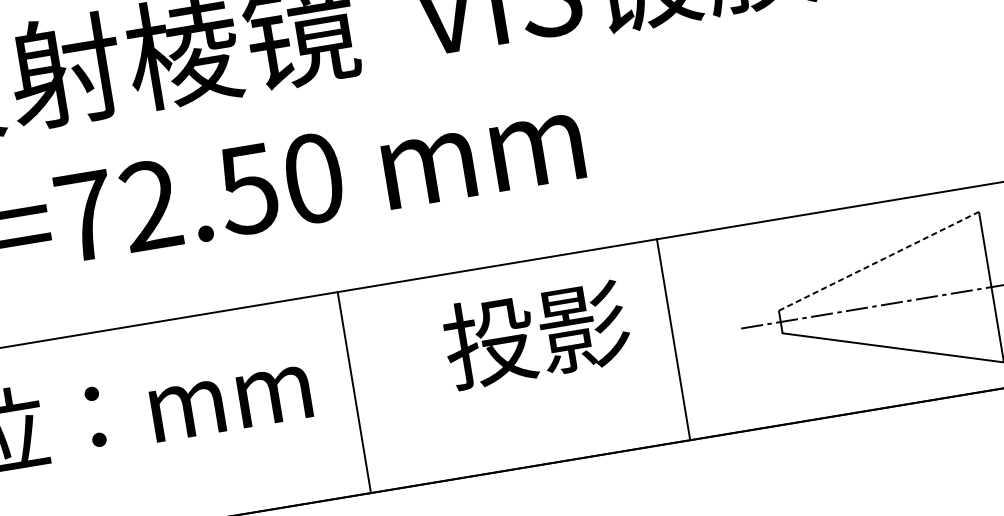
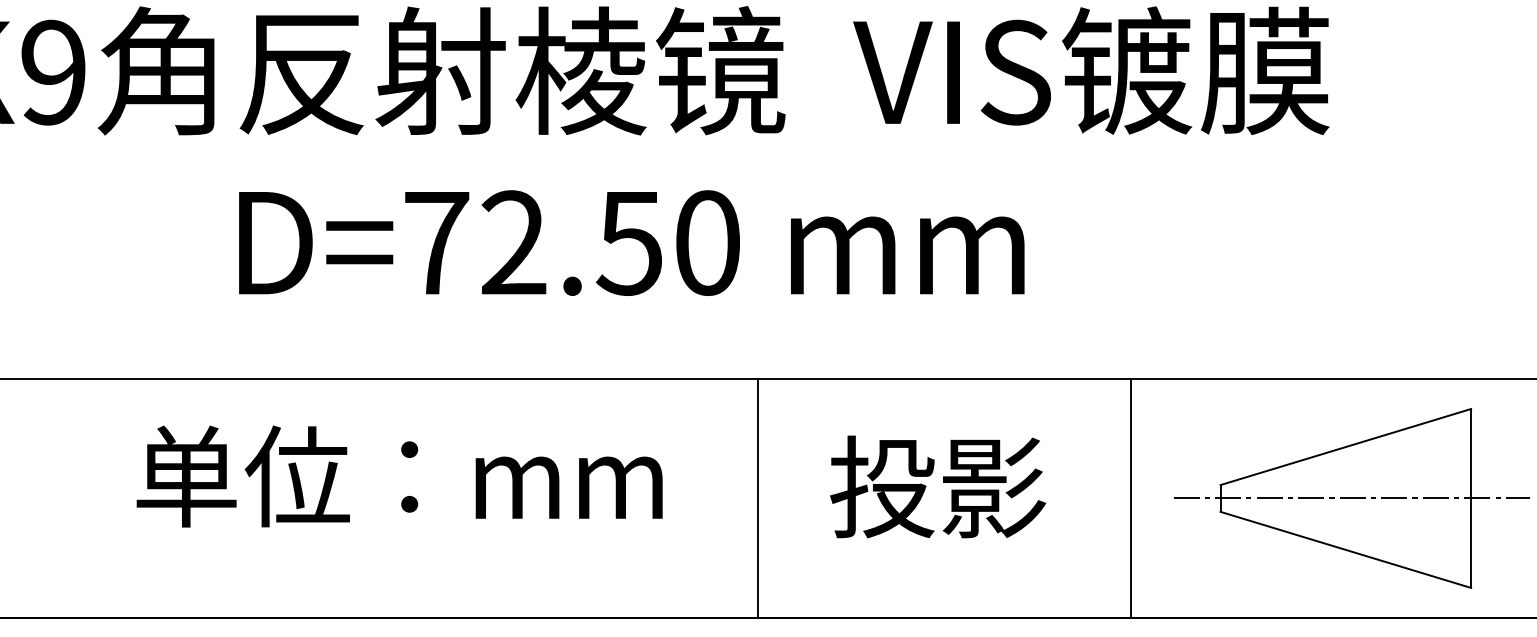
line: (878, 261) -> (1345, 447), dashed -> solid
text: (537, 333) -> (938, 486), moved
line: (673, 339) -> (1131, 498), moved
line: (354, 392) -> (757, 498), moved

